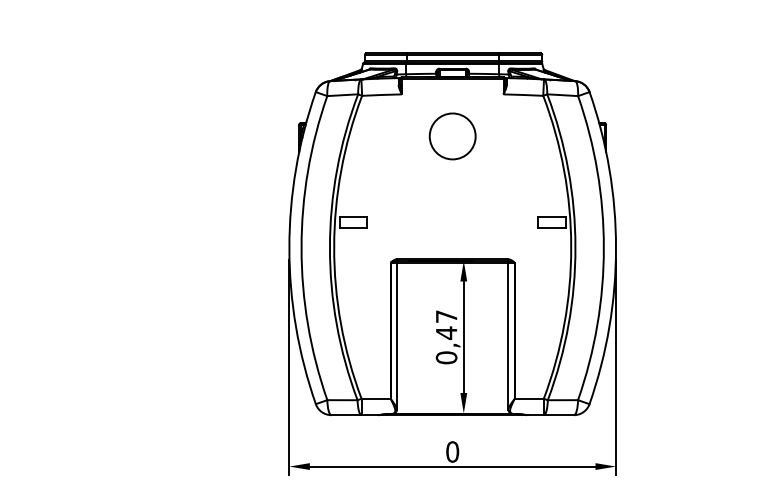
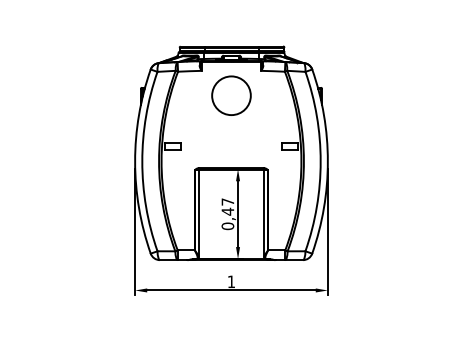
circle: (452, 136) -> (231, 95), size x1.43
text: (452, 451) -> (231, 281), 0 -> 1

